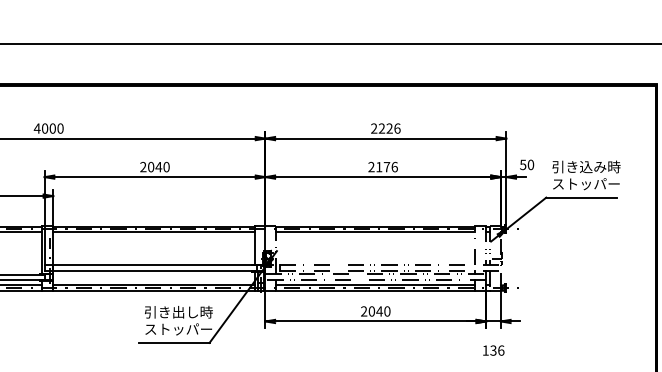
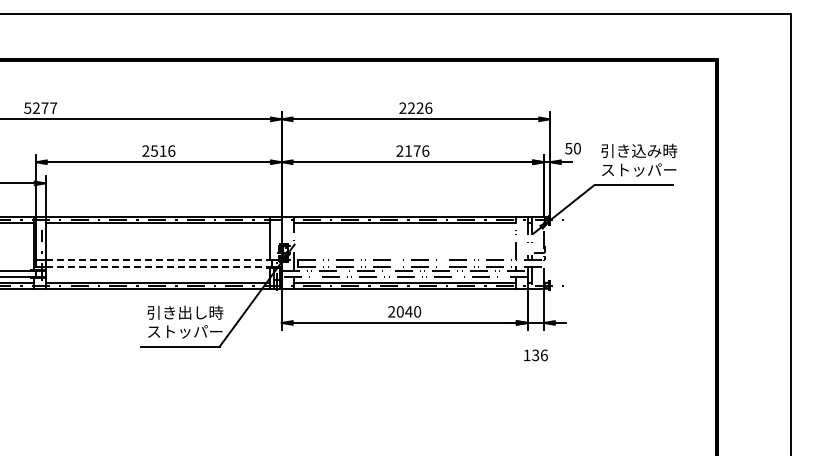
text: (48, 127) -> (40, 107), 4000 -> 5277
text: (158, 166) -> (162, 150), 2040 -> 2516
line: (155, 265) -> (159, 260), solid -> dashed
line: (155, 270) -> (159, 266), solid -> dashed

